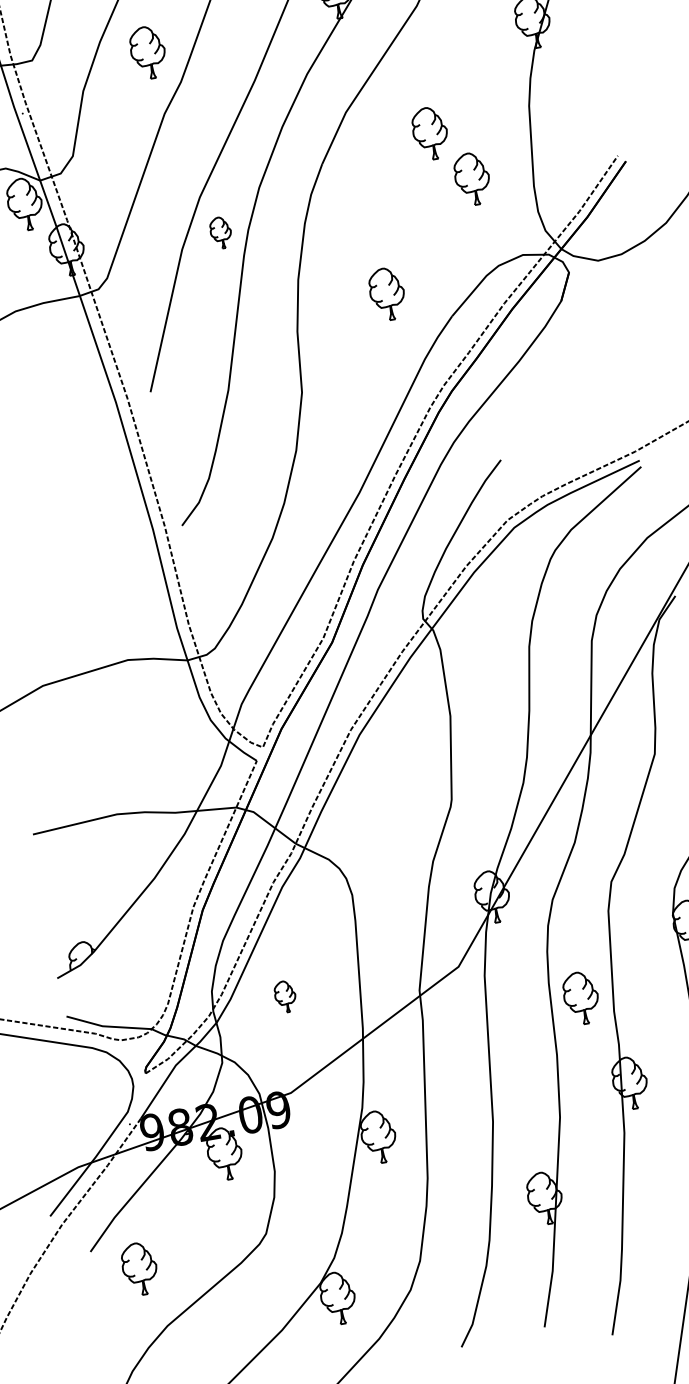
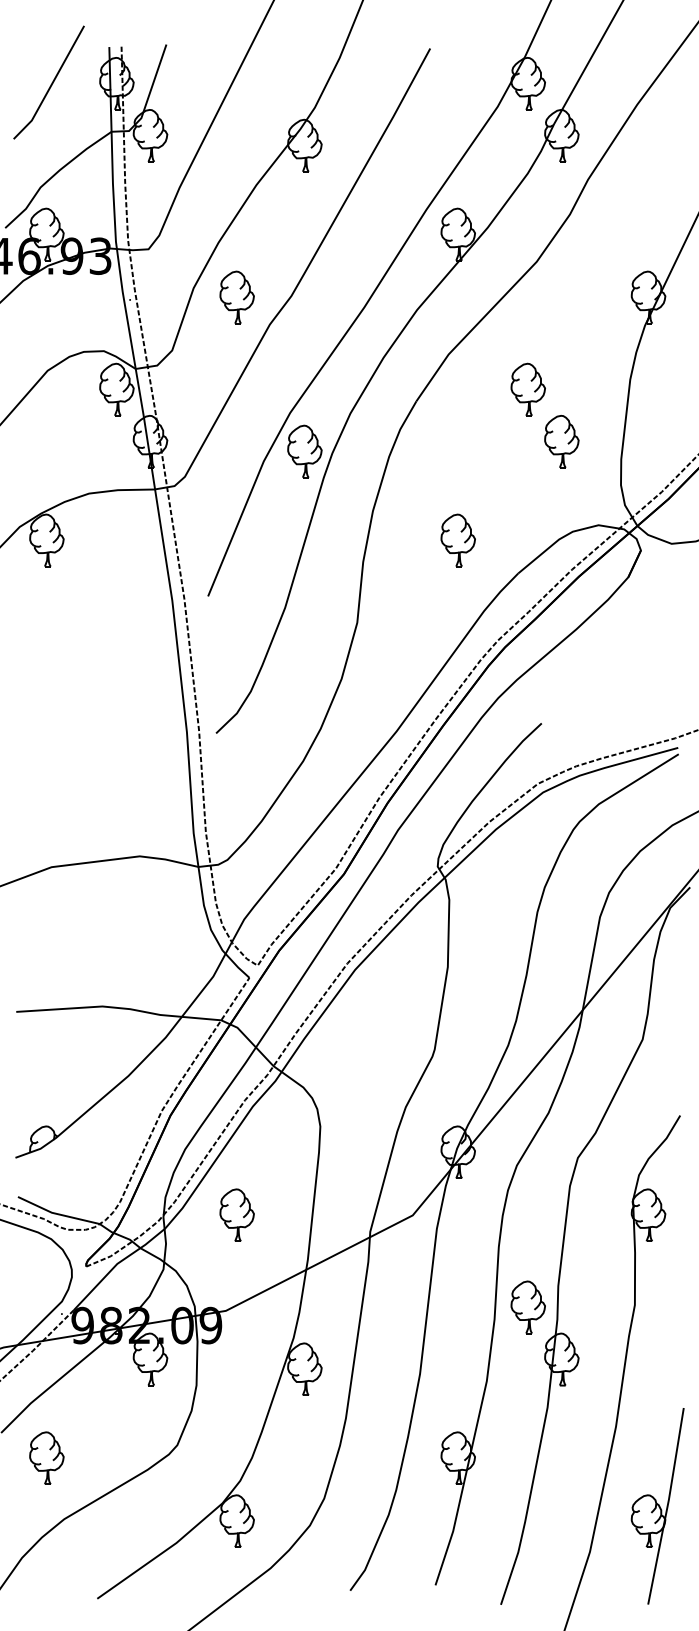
part: (147, 52) -> (236, 297), moved
part: (220, 232) -> (304, 451), size x1.67
part: (284, 996) -> (236, 1214), size x1.67
part: (580, 998) -> (527, 1307), moved

